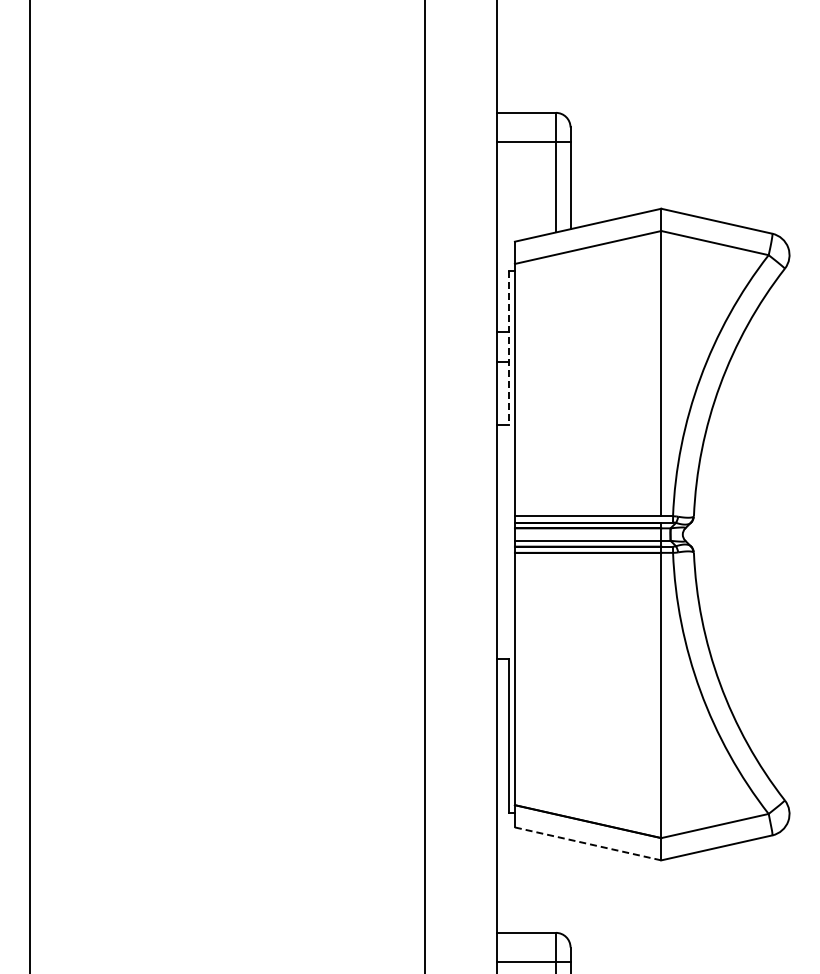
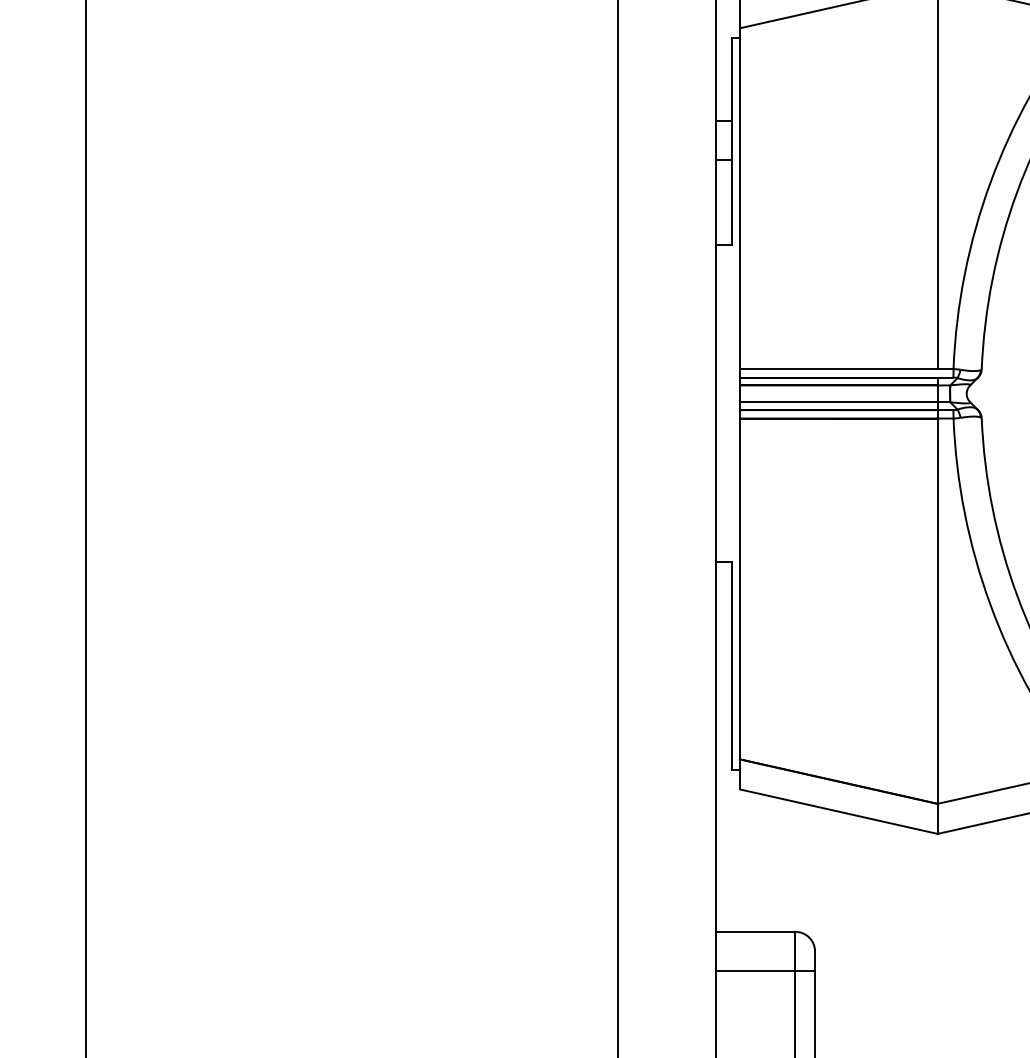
line: (509, 347) -> (732, 141), dashed -> solid
line: (588, 844) -> (839, 812), dashed -> solid

